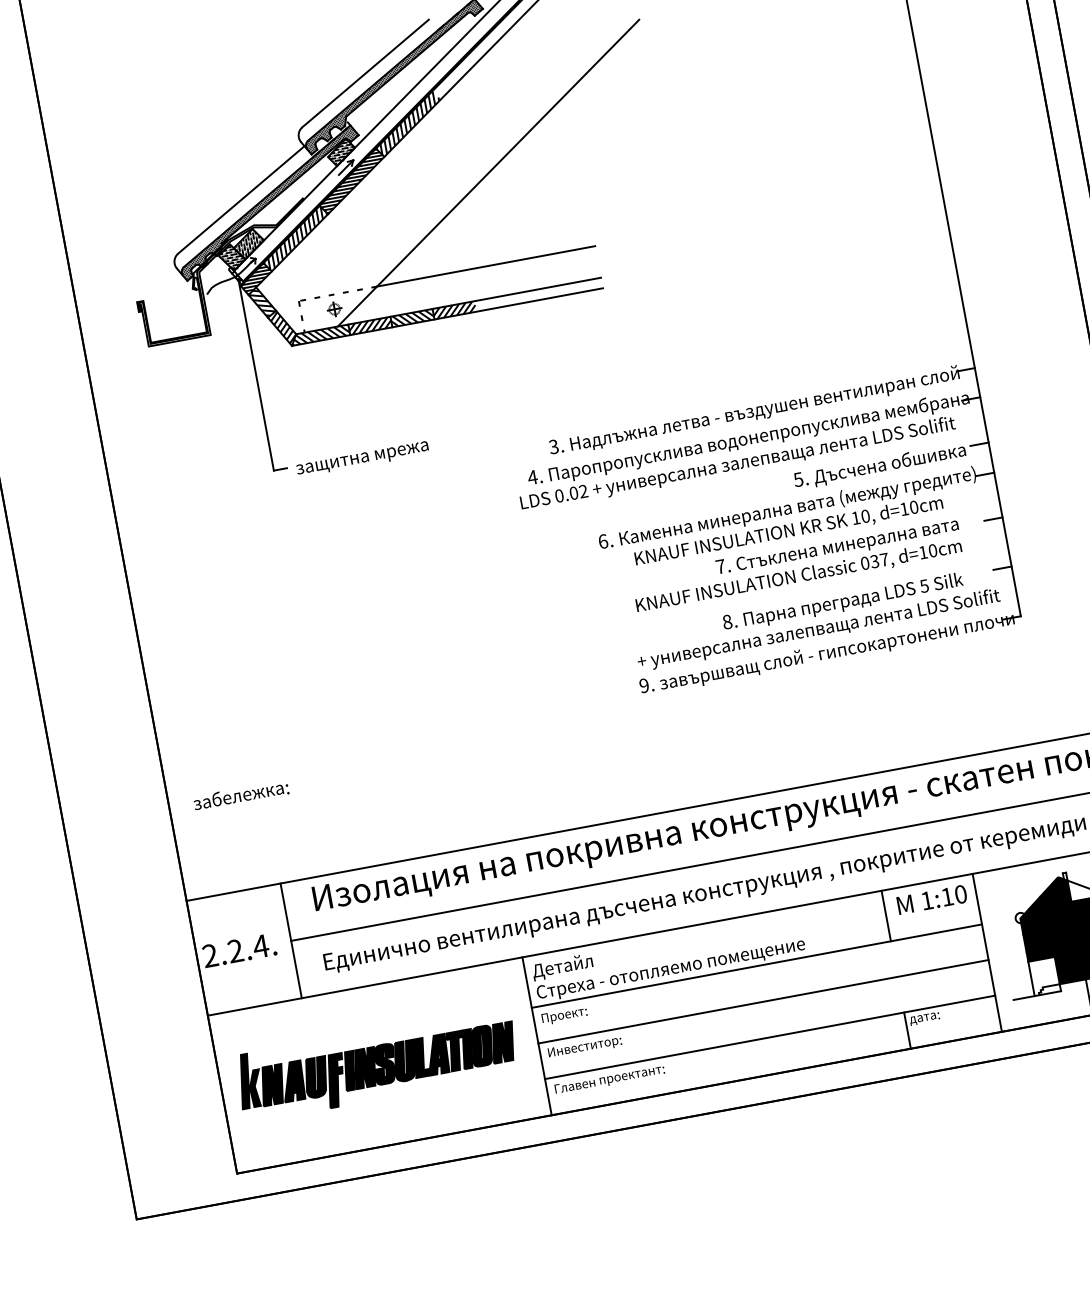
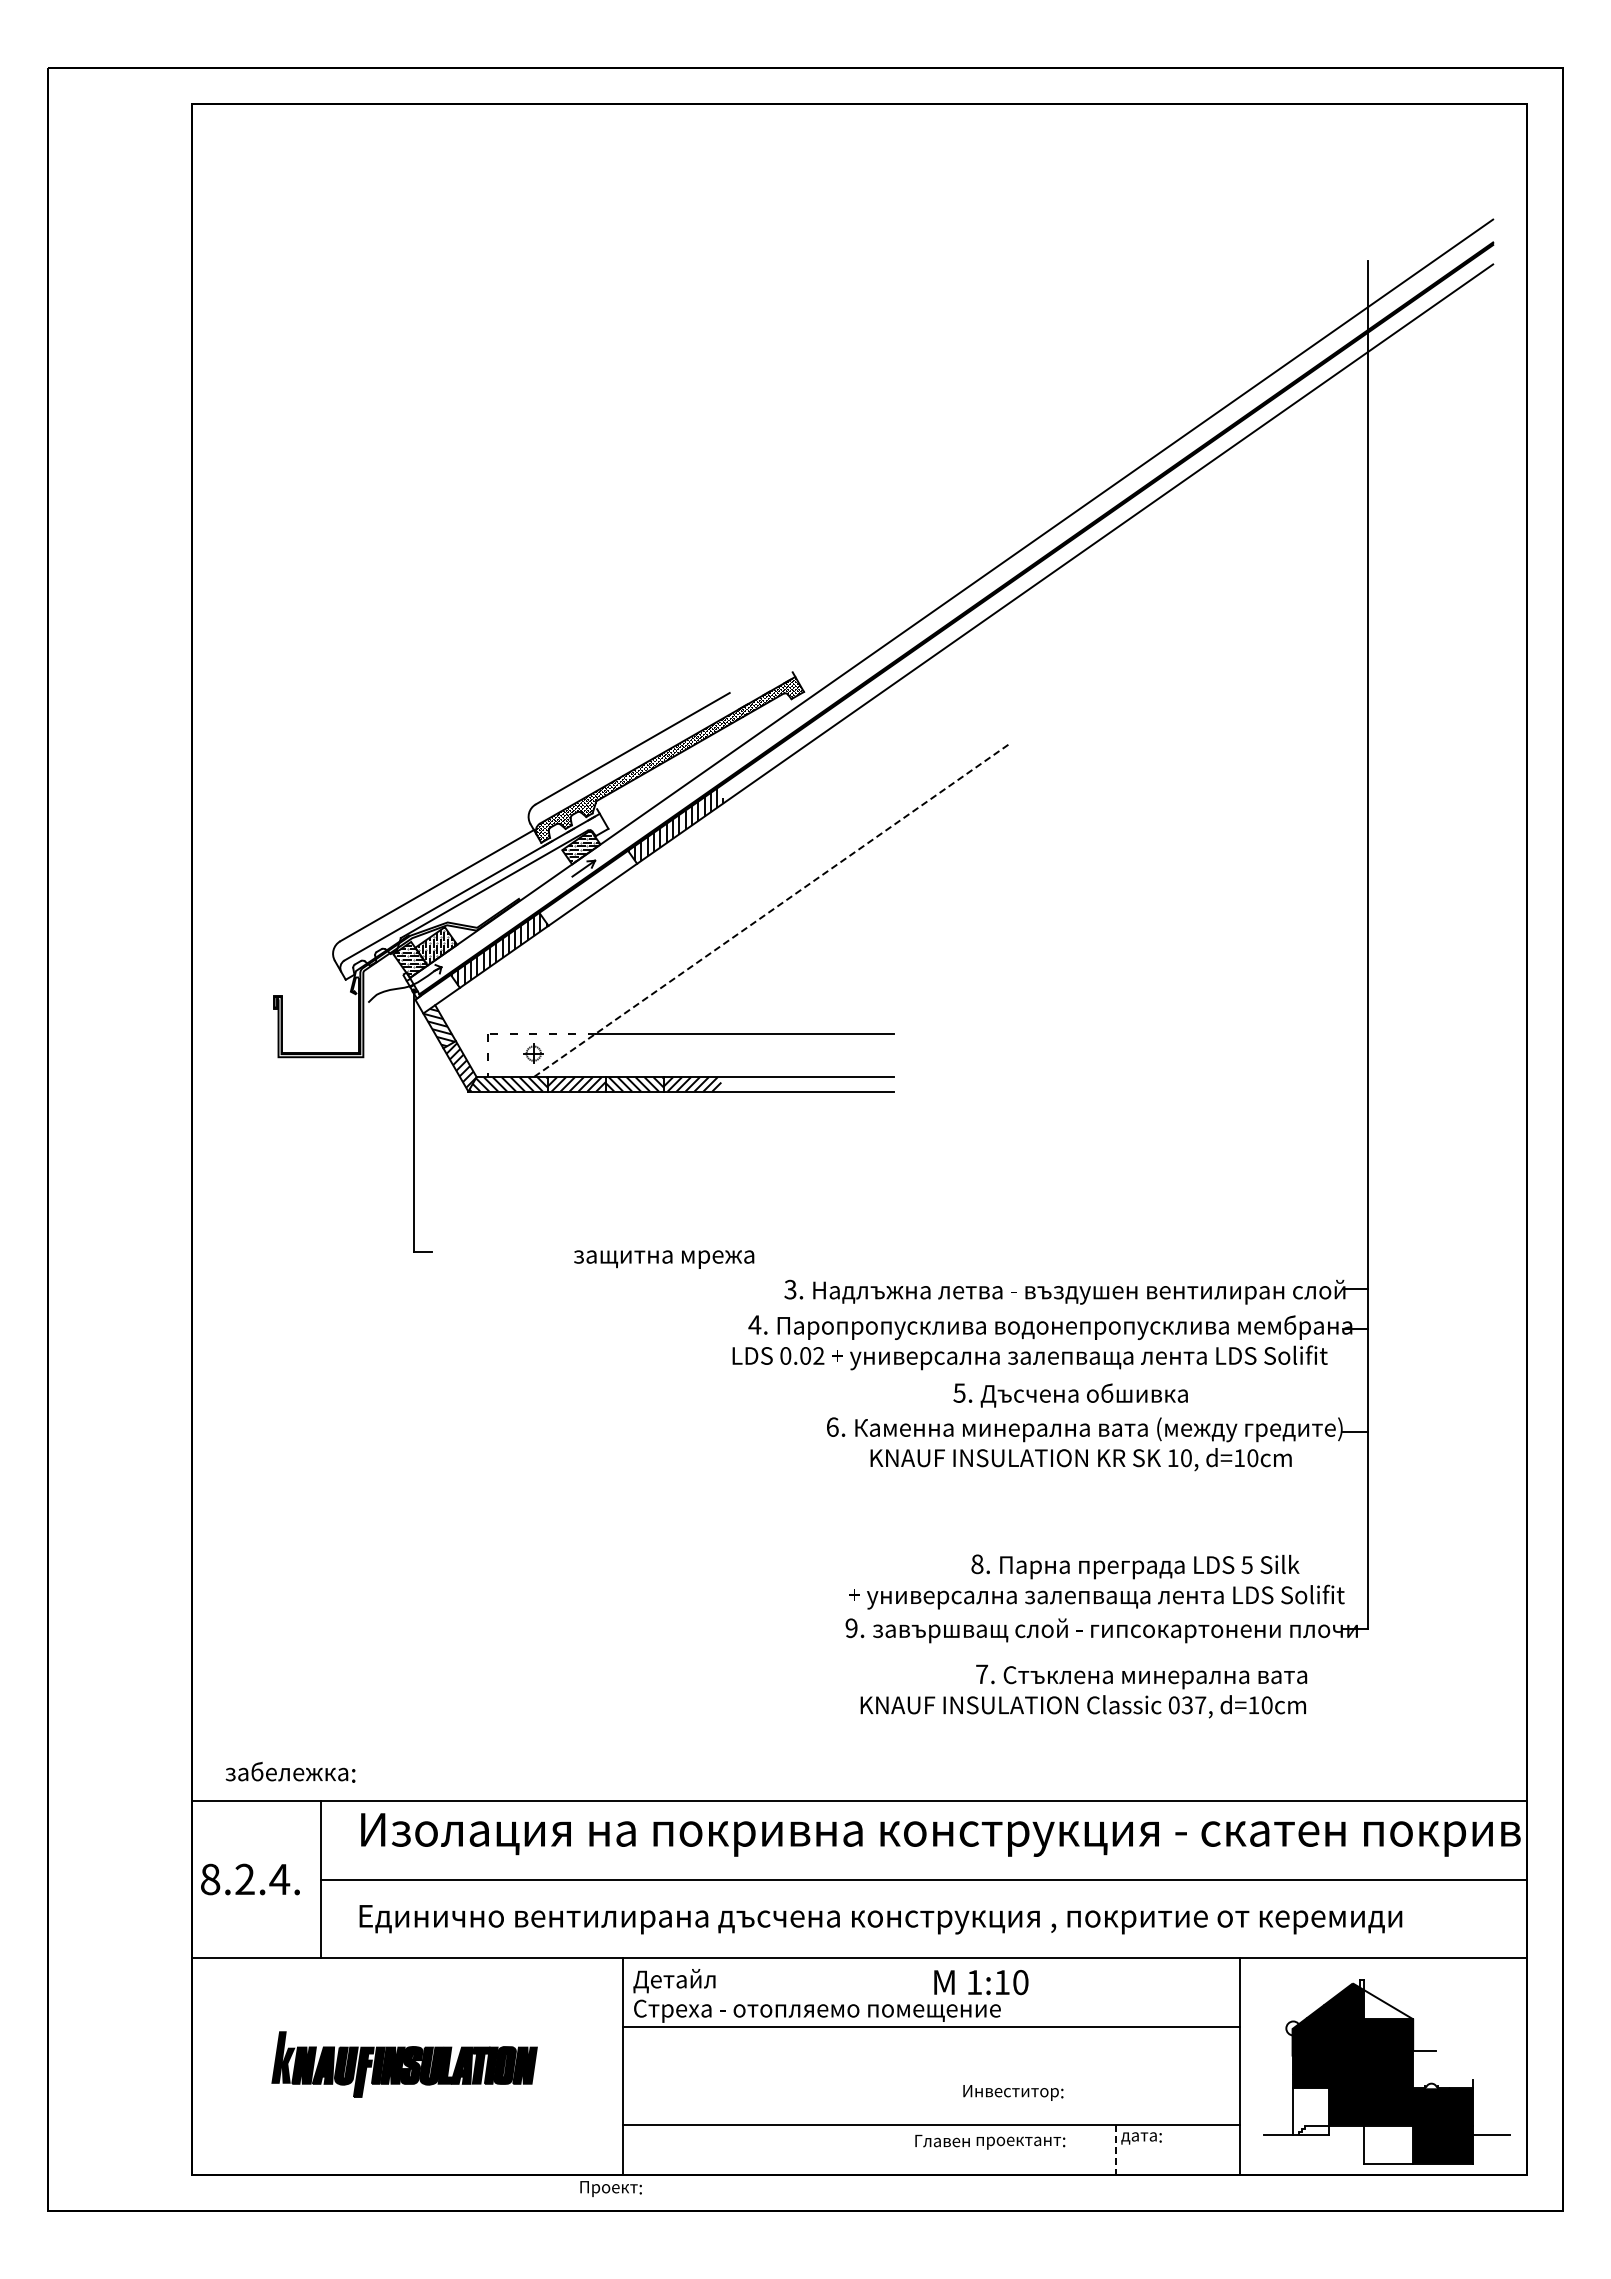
line: (488, 172) -> (771, 910), solid -> dashed
hatch: (352, 181) -> (588, 888), removed
hatch: (269, 203) -> (473, 897), removed
hatch: (256, 279) -> (437, 994), removed
line: (979, 444) -> (1354, 1390), removed
text: (363, 459) -> (664, 1259), moved
text: (879, 466) -> (1070, 1395), moved
line: (993, 519) -> (1354, 1493), removed
text: (797, 565) -> (1083, 1691), moved
line: (1002, 568) -> (1354, 1560), removed
text: (240, 794) -> (290, 1771), moved
text: (932, 899) -> (981, 1982), moved
line: (886, 915) -> (1115, 1992), removed
text: (210, 955) -> (210, 1879), 2.2.4. -> 8.2.4.
line: (763, 1002) -> (931, 2076), removed
text: (564, 1015) -> (610, 2188), moved
line: (907, 1030) -> (1115, 2149), solid -> dashed
text: (585, 1047) -> (1013, 2092), moved
part: (377, 1064) -> (404, 2064), size x0.7
text: (610, 1079) -> (990, 2141), moved

